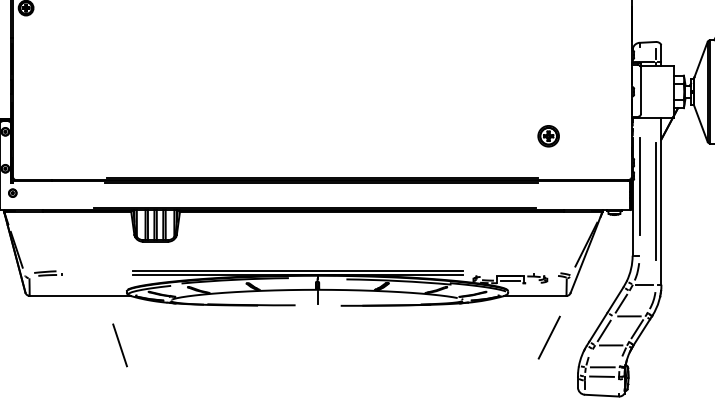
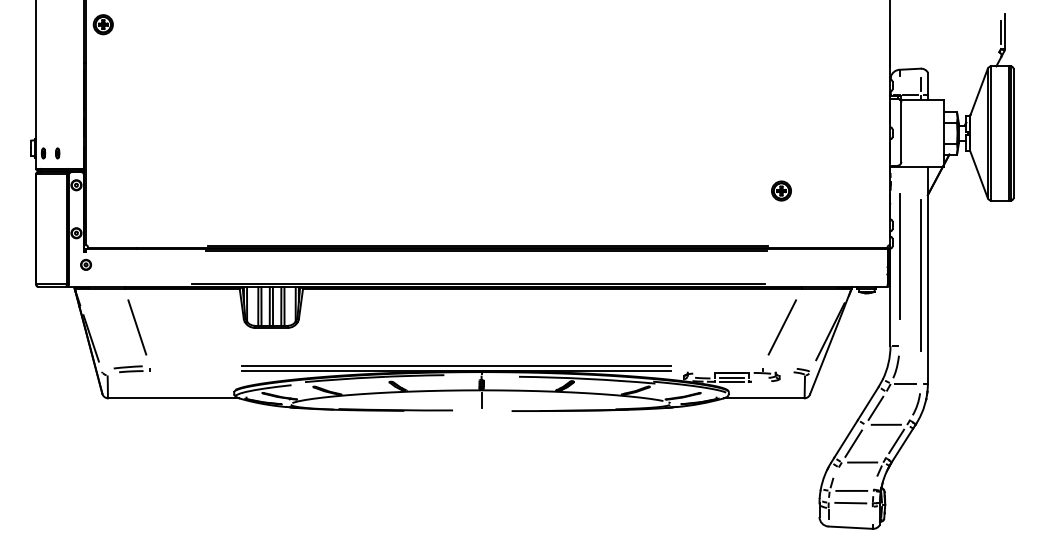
part: (548, 135) -> (781, 190), size x0.71
line: (510, 283) -> (731, 381), added
line: (548, 337) -> (781, 327), moved
line: (120, 345) -> (137, 327), moved

